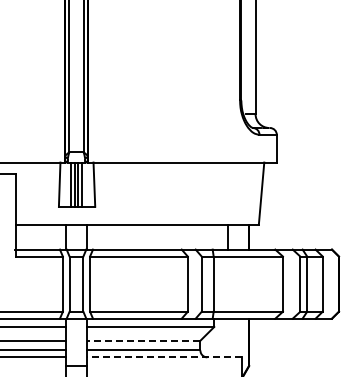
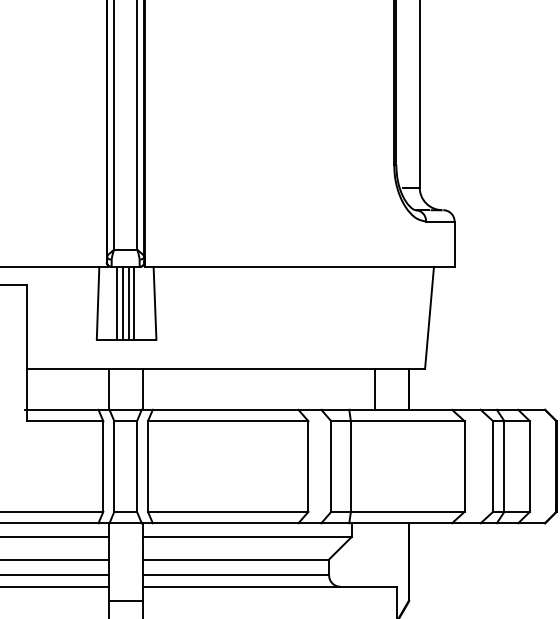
line: (143, 340) -> (235, 559), dashed -> solid
line: (164, 357) -> (270, 586), dashed -> solid

